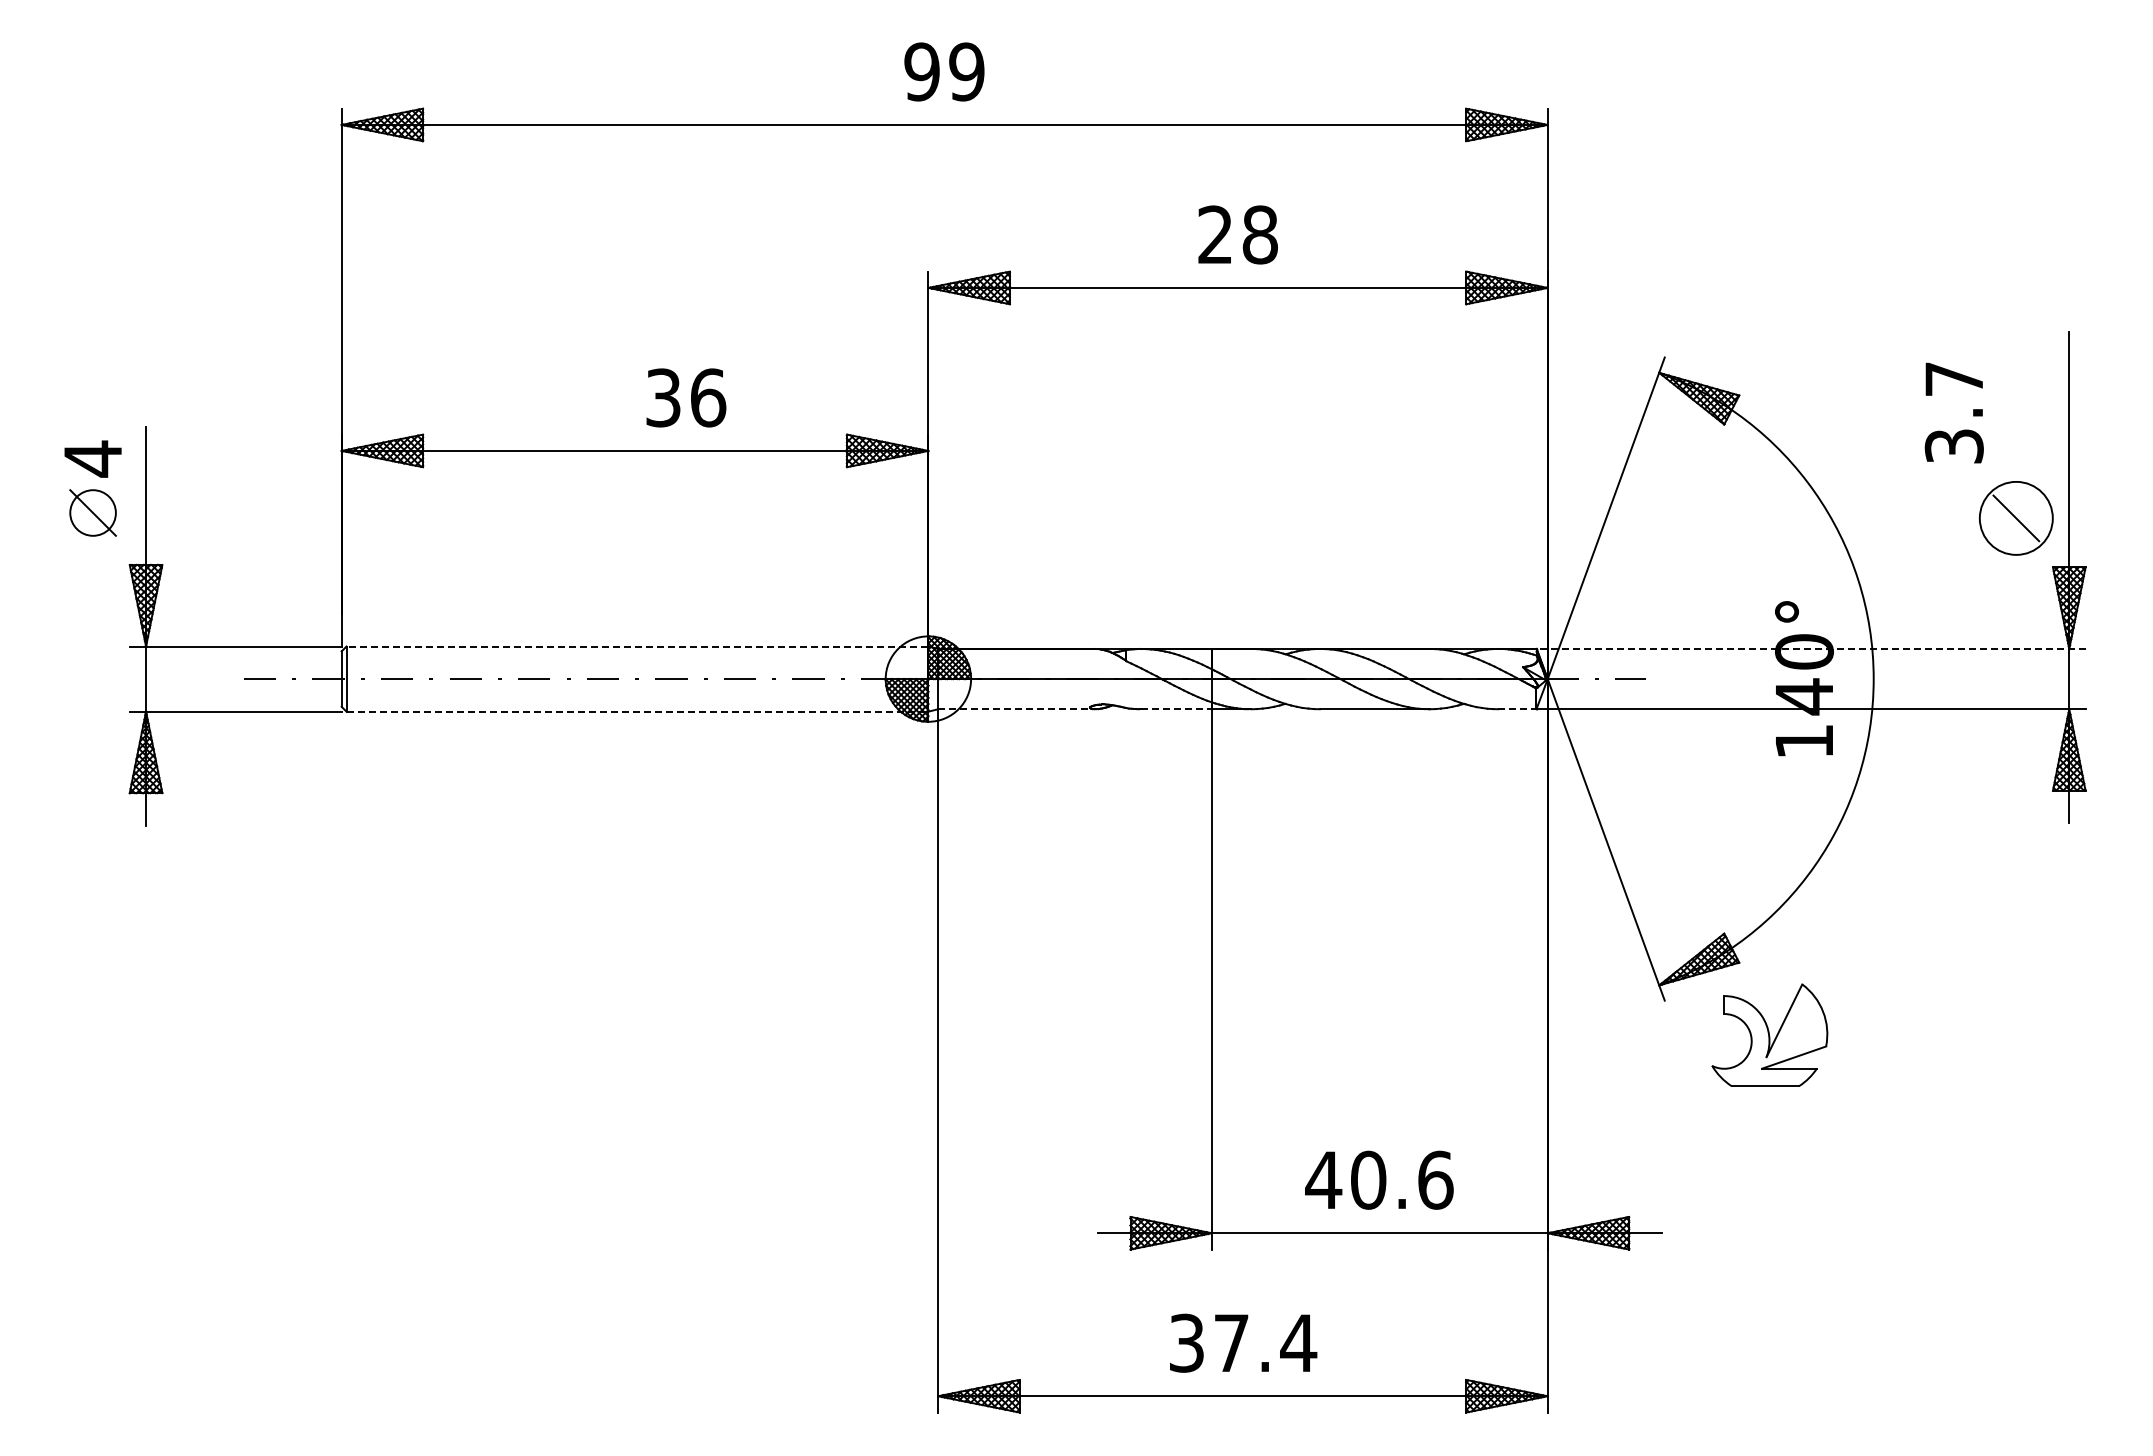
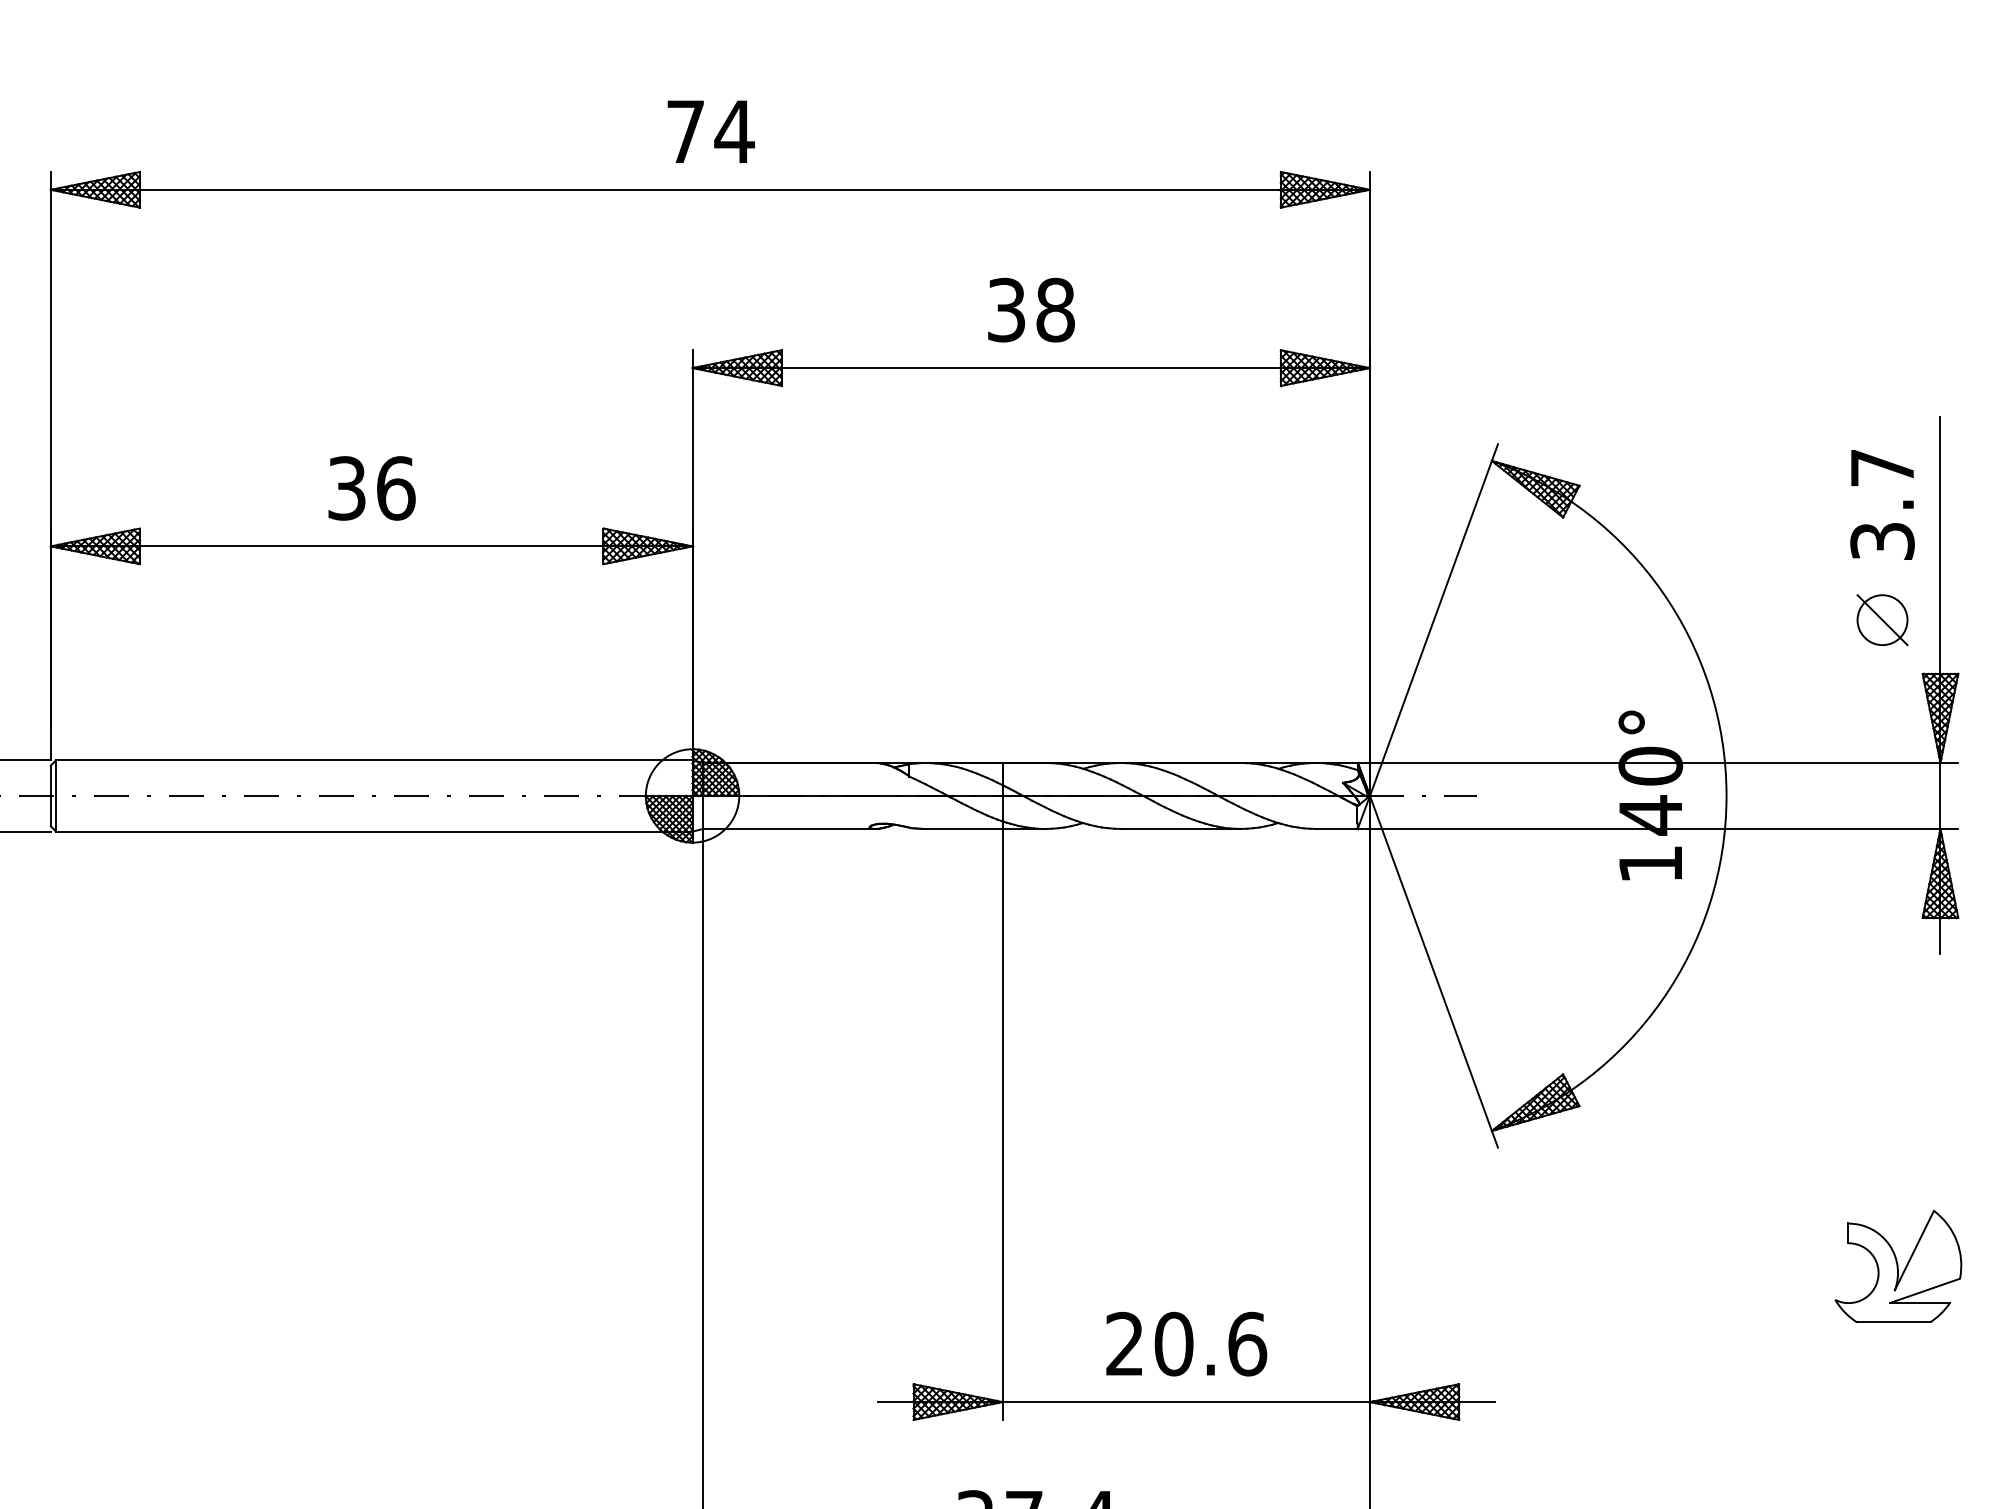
text: (944, 71) -> (710, 131), 99 -> 74
text: (1215, 234) -> (1006, 309), 28 -> 38
text: (686, 397) -> (372, 487), moved
text: (1953, 412) -> (1881, 504), moved
circle: (2016, 518) -> (1882, 620), size x0.62
line: (637, 646) -> (374, 760), dashed -> solid
line: (1810, 648) -> (1657, 762), dashed -> solid
line: (1016, 709) -> (788, 829), dashed -> solid
line: (1177, 709) -> (965, 829), dashed -> solid
line: (1517, 709) -> (1336, 829), dashed -> solid
line: (637, 711) -> (374, 831), dashed -> solid
part: (1769, 1034) -> (1898, 1265), moved
text: (1323, 1179) -> (1124, 1343), 40.6 -> 20.6

